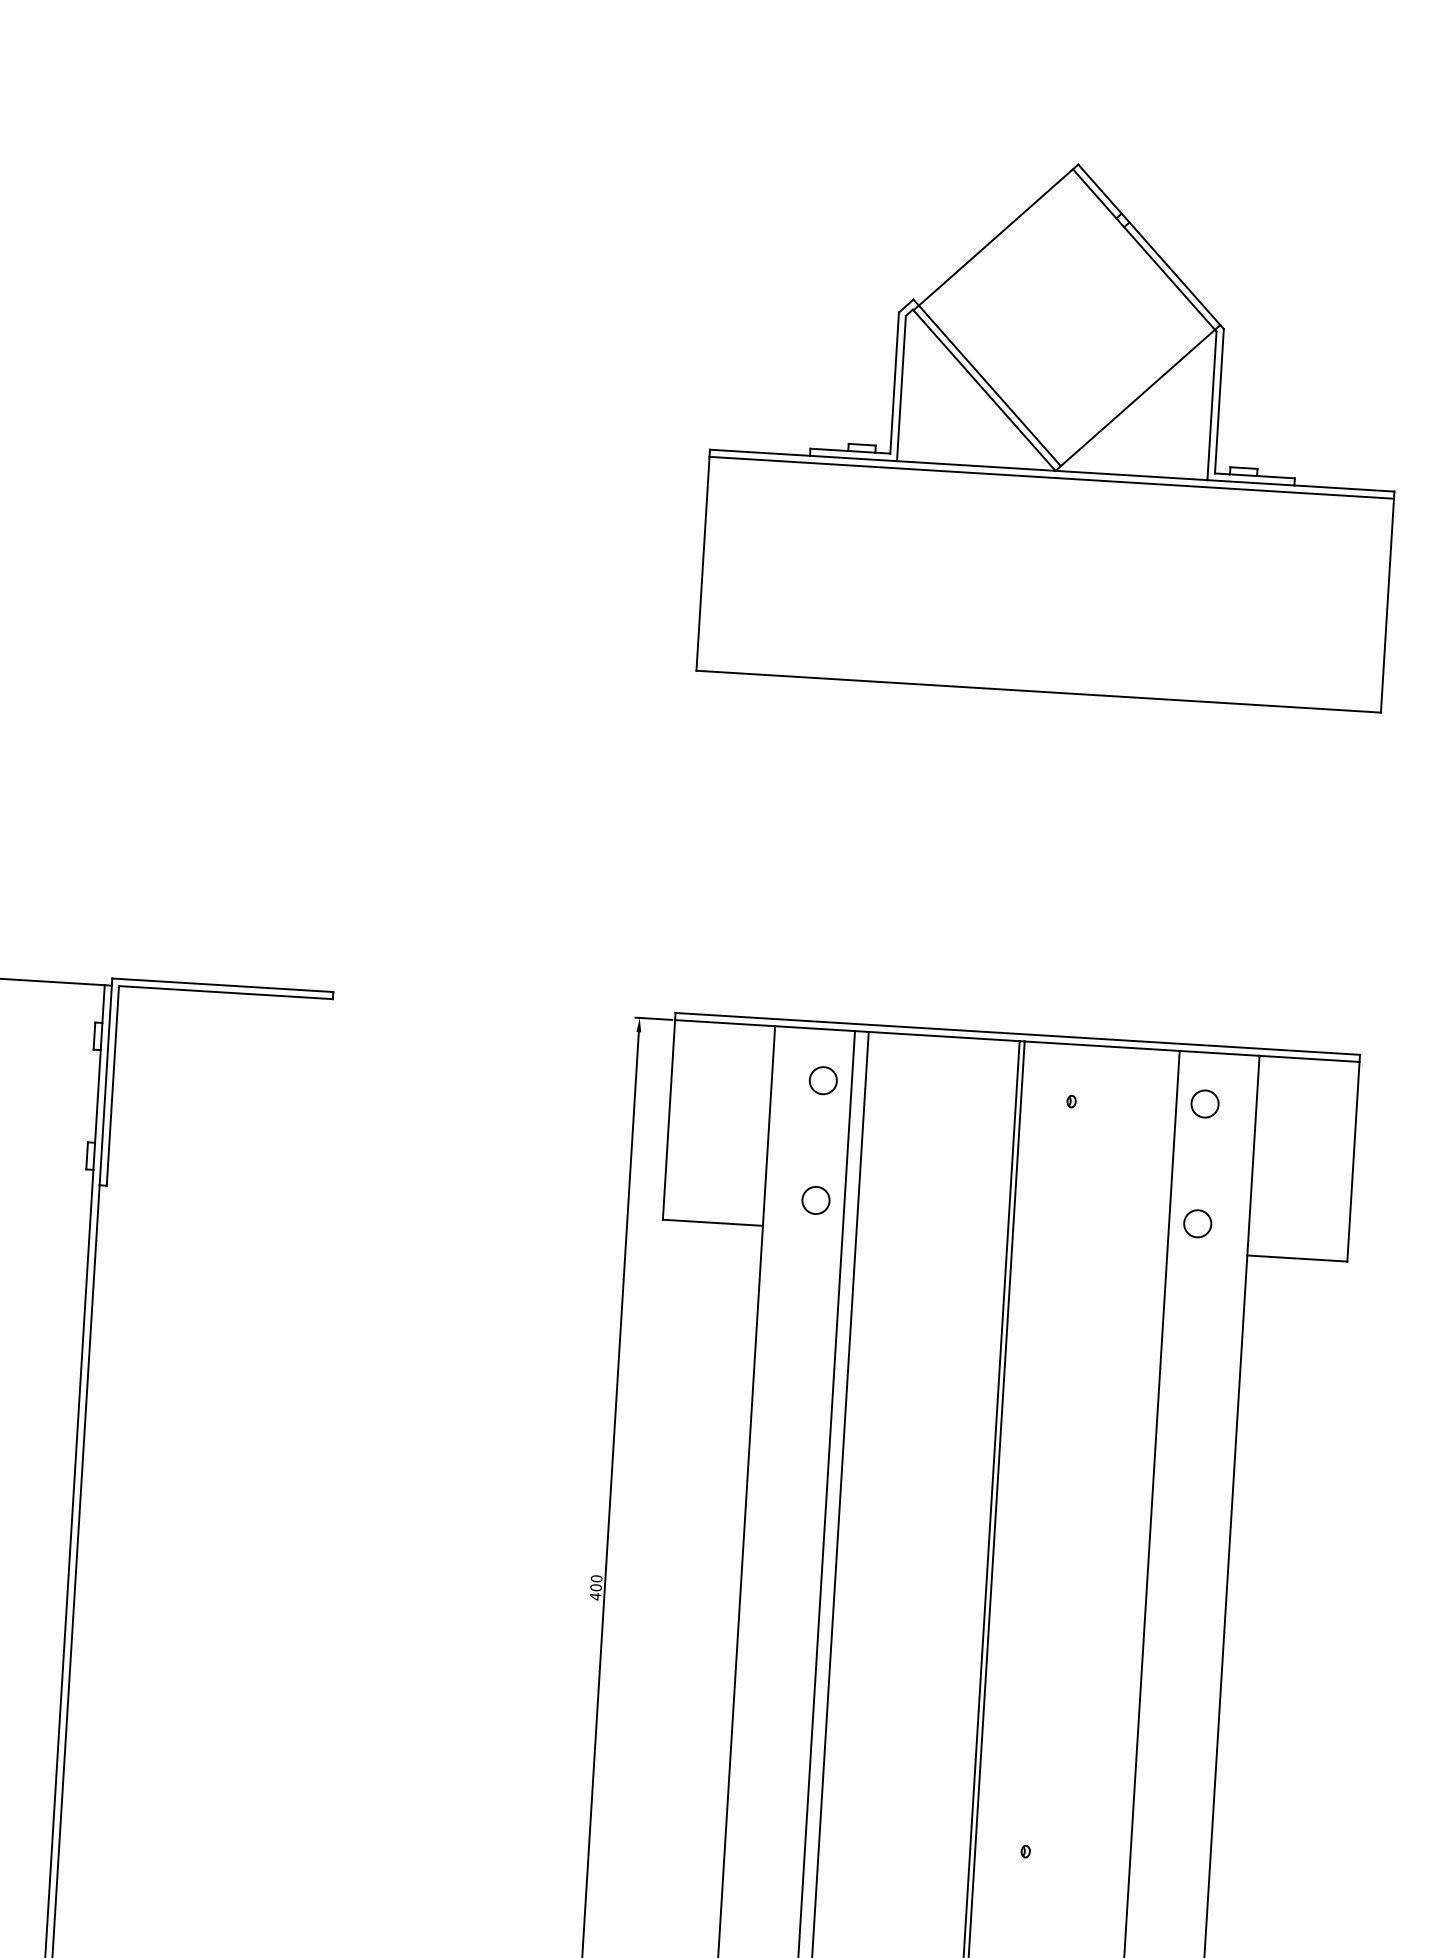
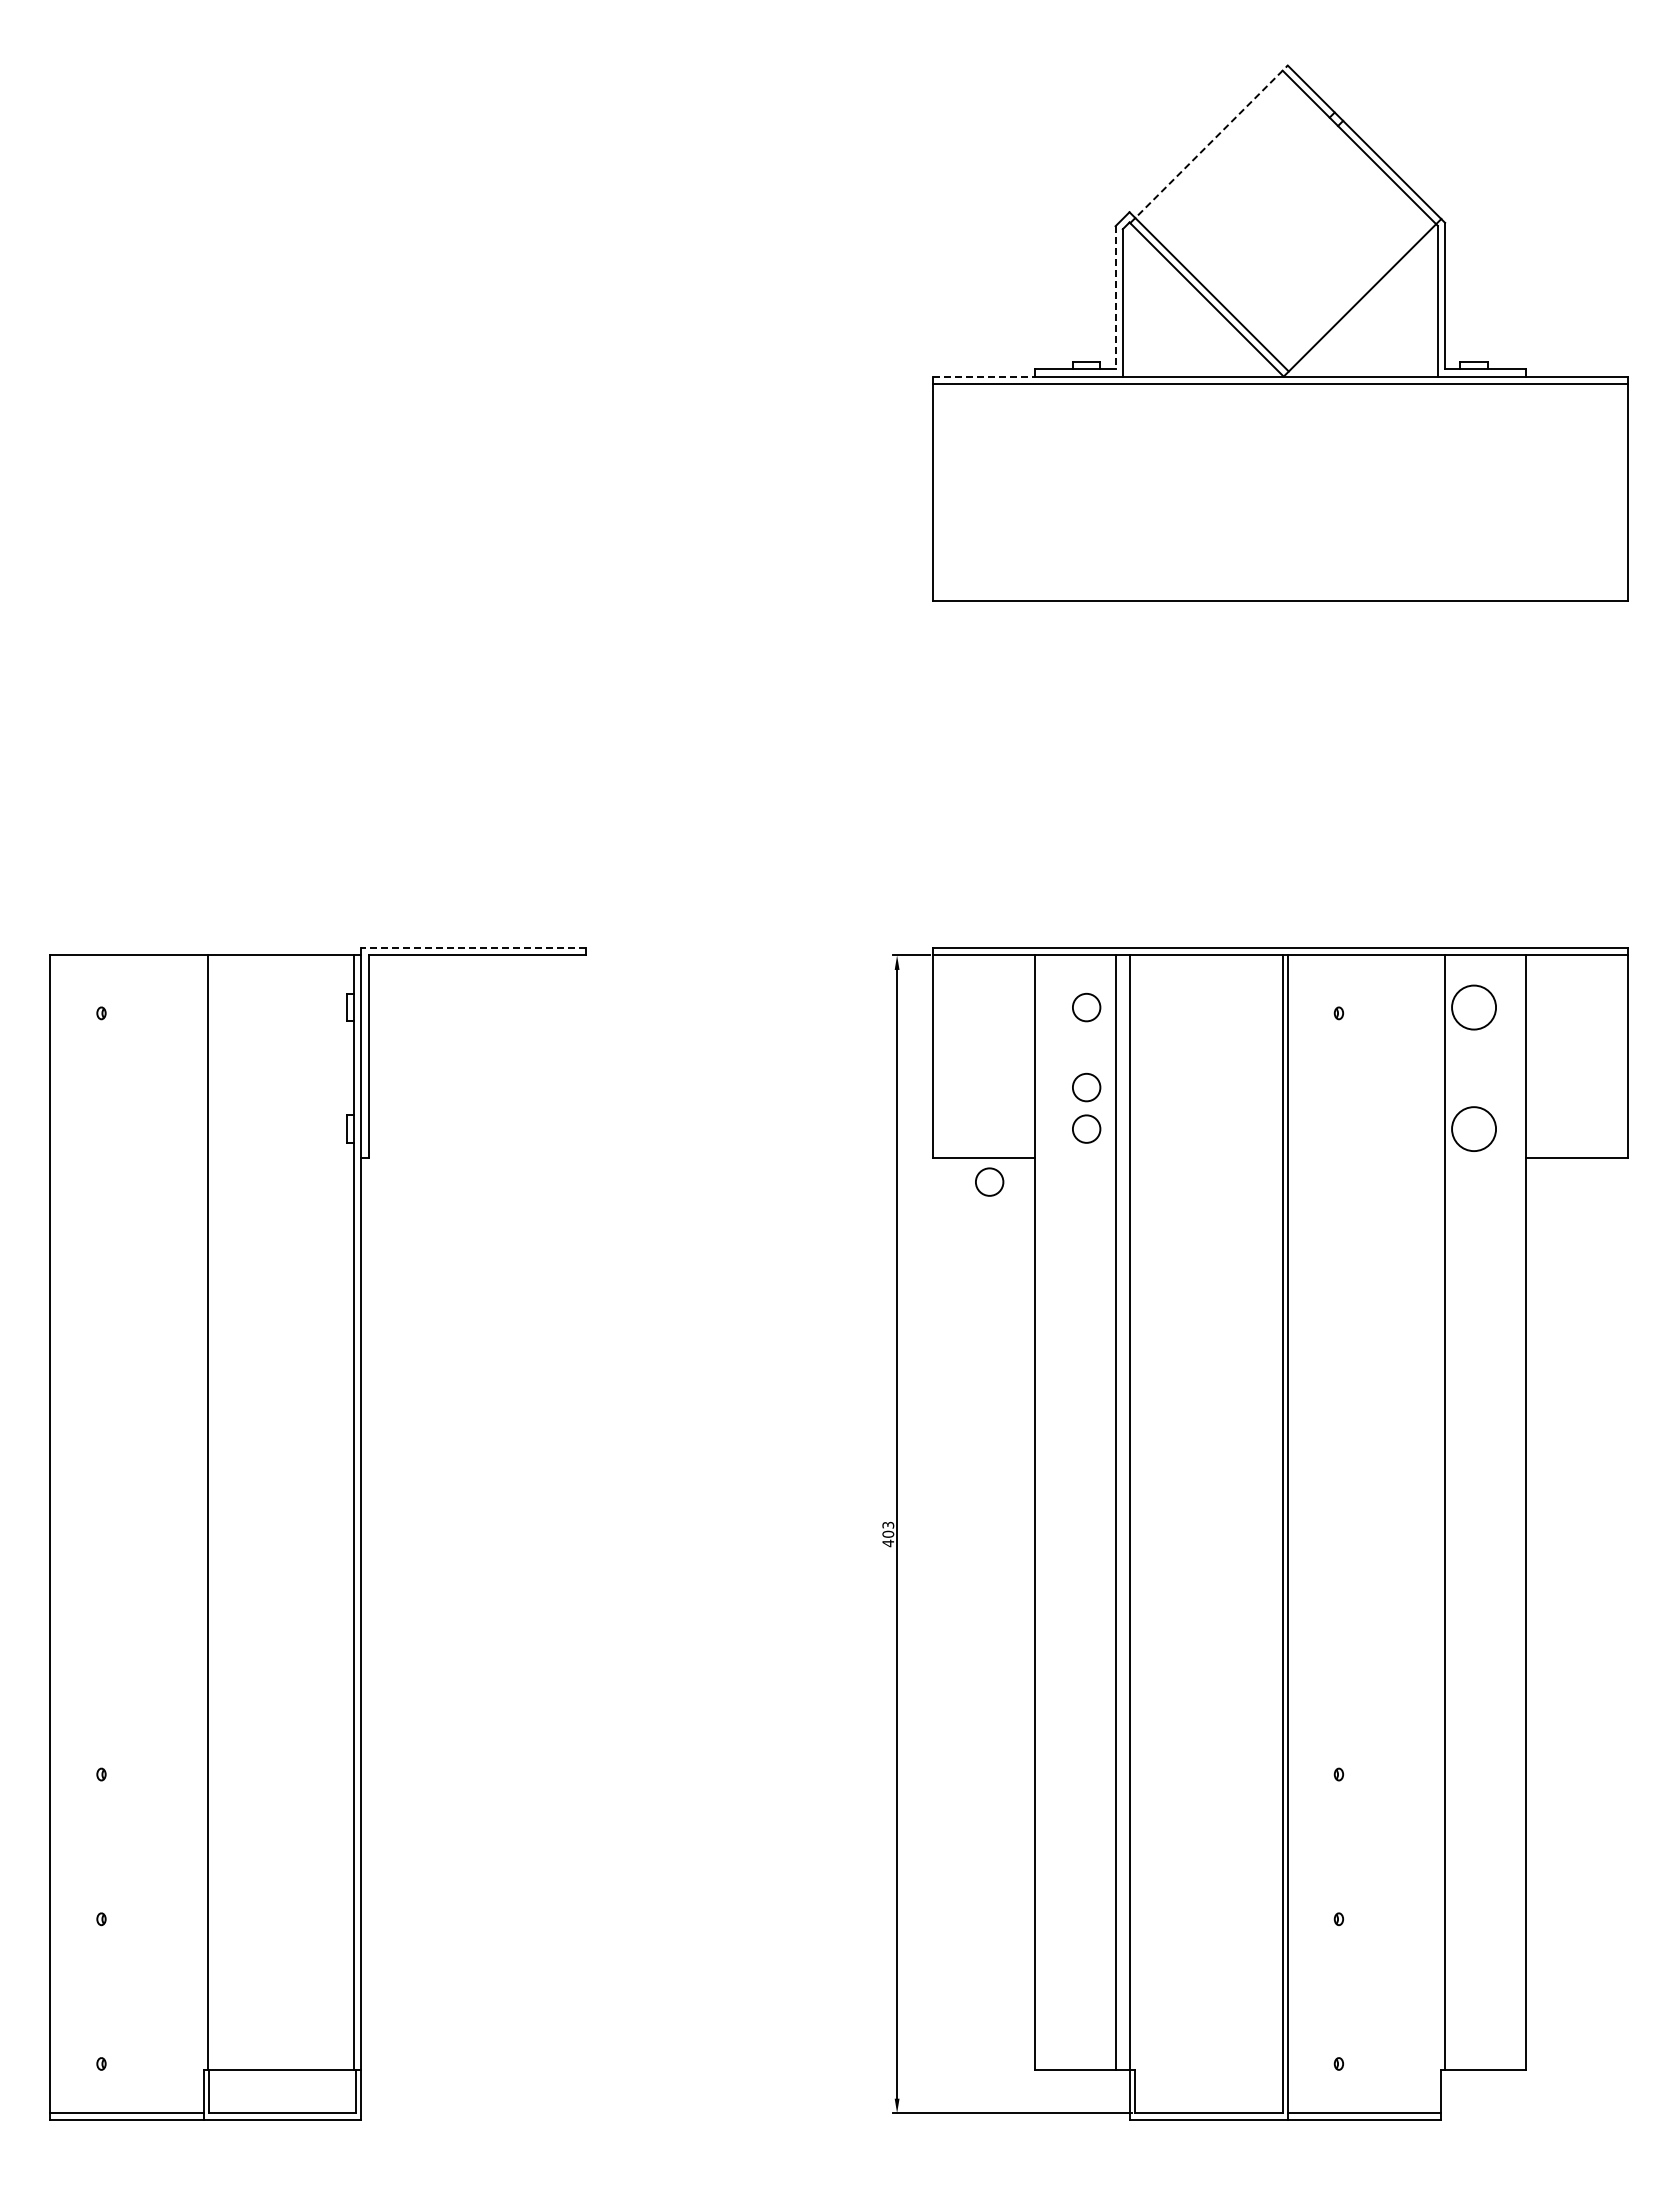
line: (996, 237) -> (1209, 144), solid -> dashed
line: (894, 382) -> (1115, 297), solid -> dashed
line: (759, 452) -> (983, 376), solid -> dashed
line: (222, 985) -> (473, 948), solid -> dashed
circle: (1204, 1103) -> (1473, 1007), size x1.6
circle: (818, 1159) -> (1086, 1087), added
circle: (1197, 1223) -> (1473, 1128), size x1.6
circle: (717, 1246) -> (989, 1181), added
text: (596, 1578) -> (888, 1524), 400 -> 403

